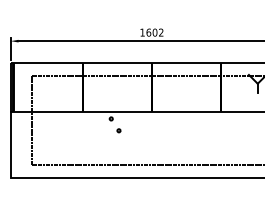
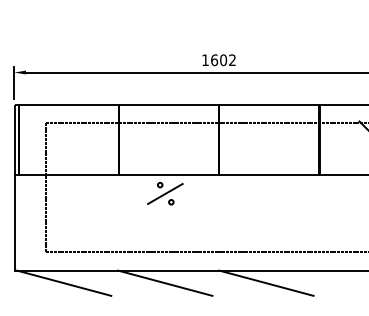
line: (114, 124) -> (164, 193), added
line: (44, 186) -> (63, 282), added
line: (114, 186) -> (164, 282), added
line: (184, 186) -> (266, 282), added

